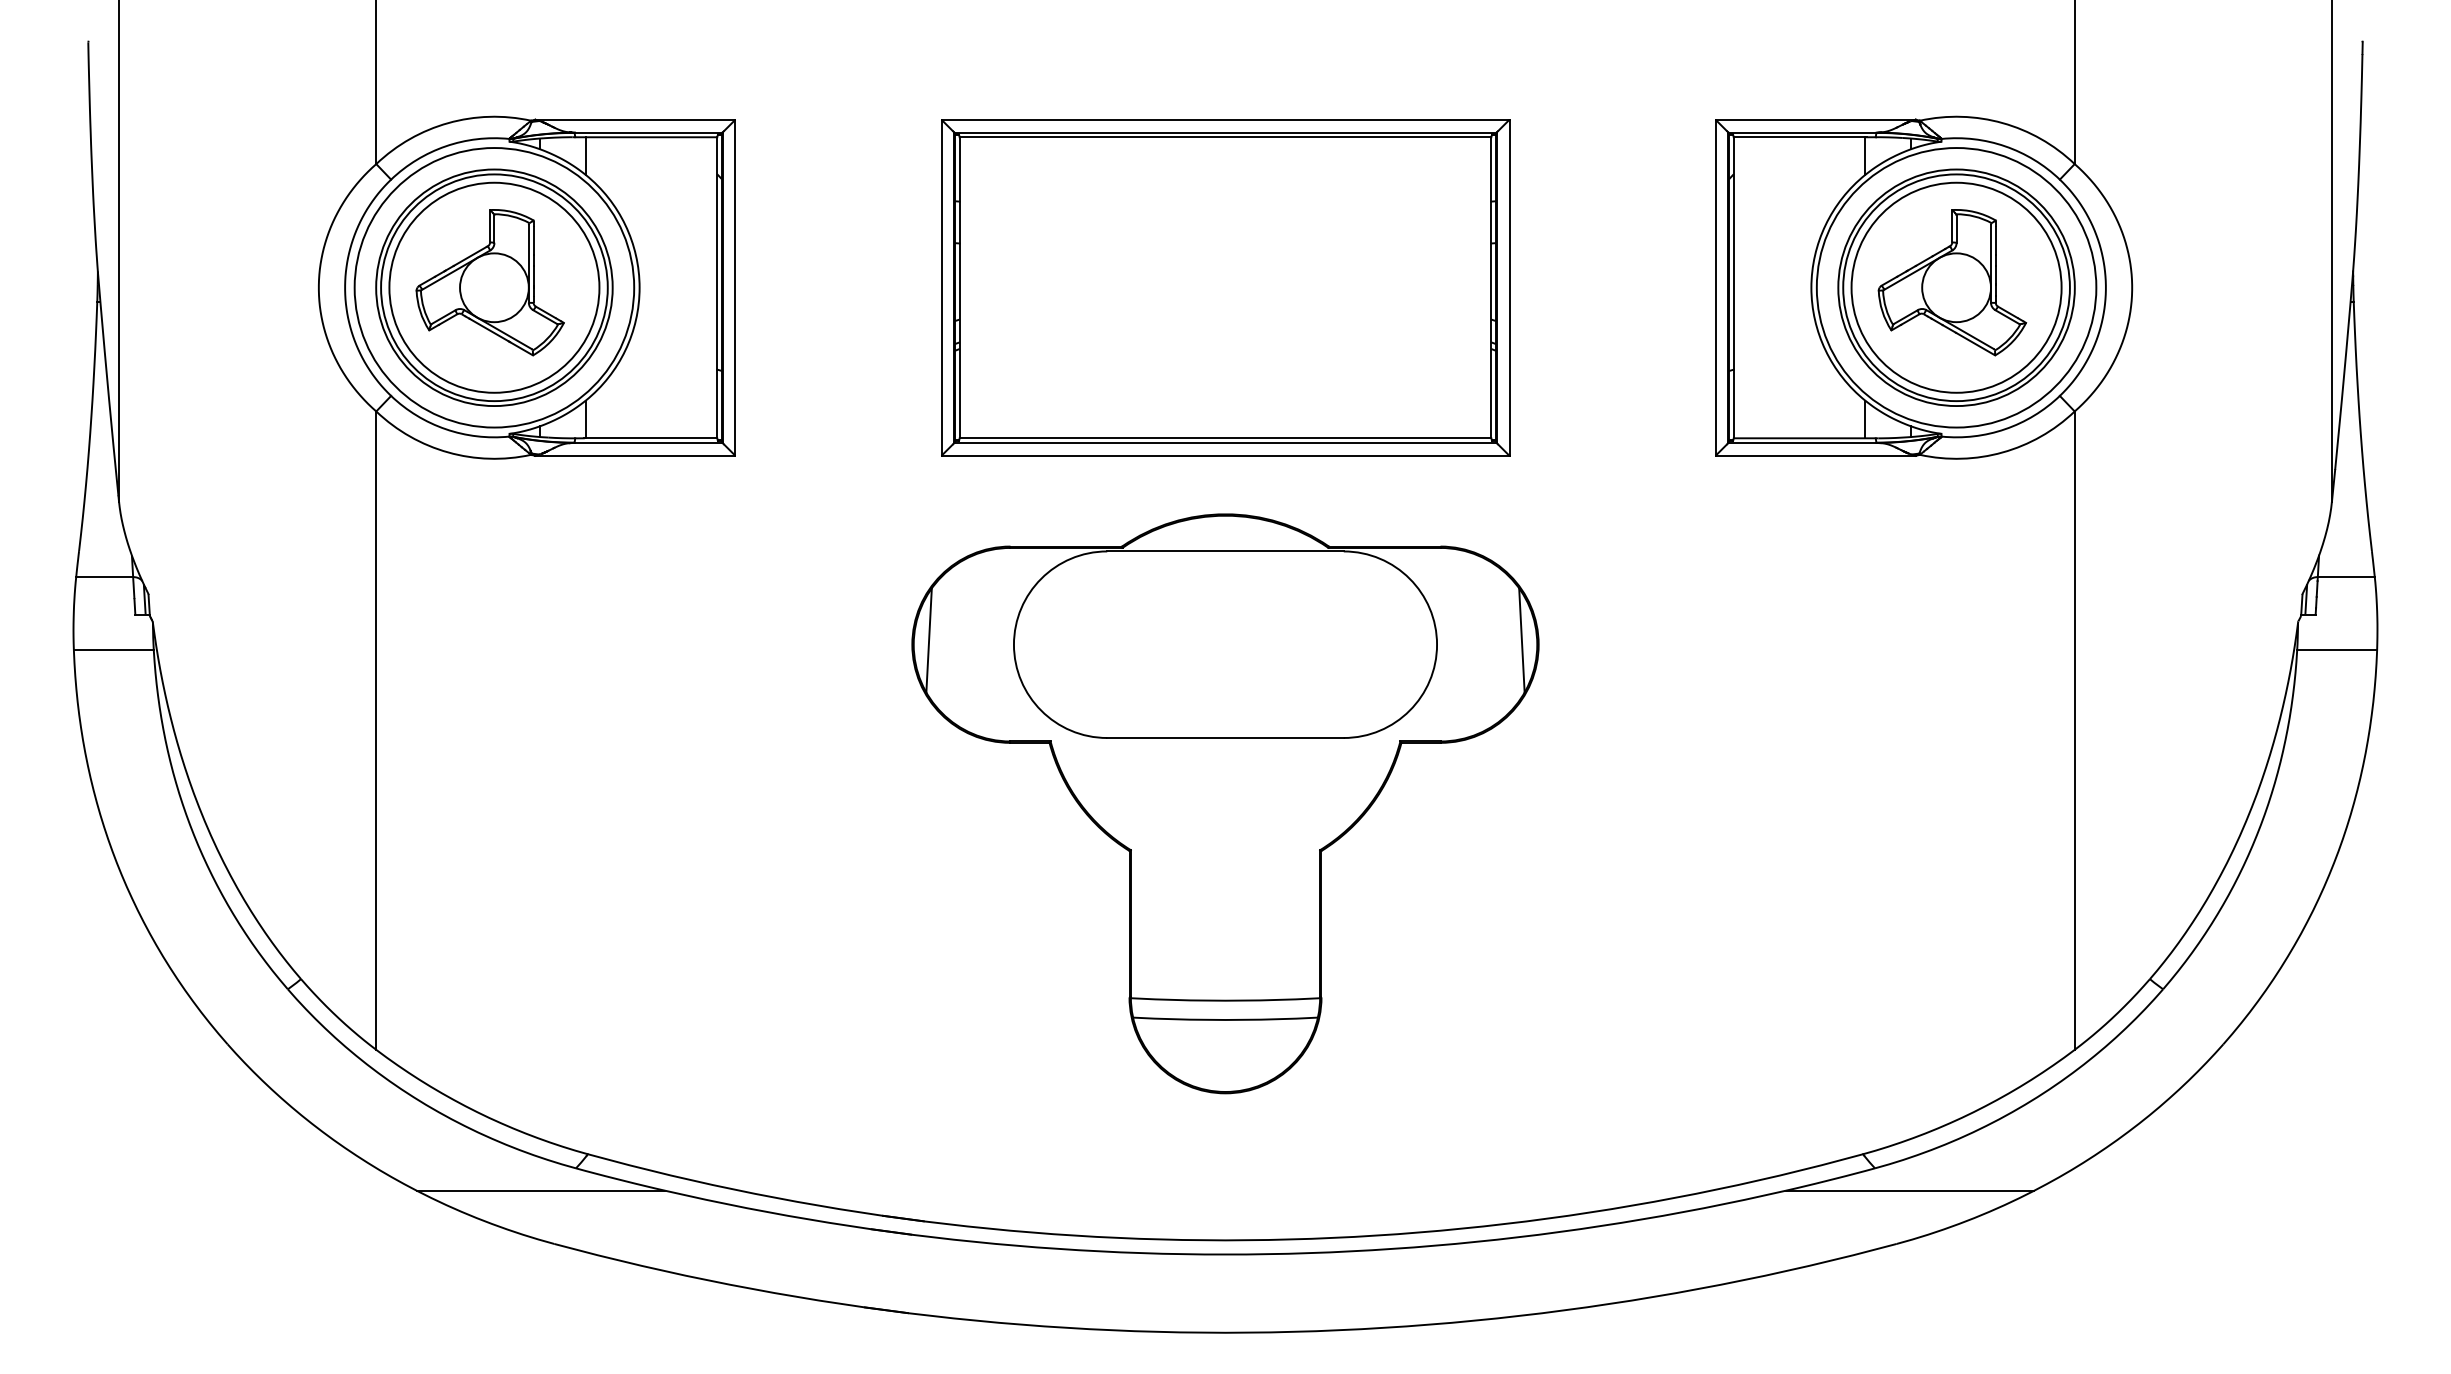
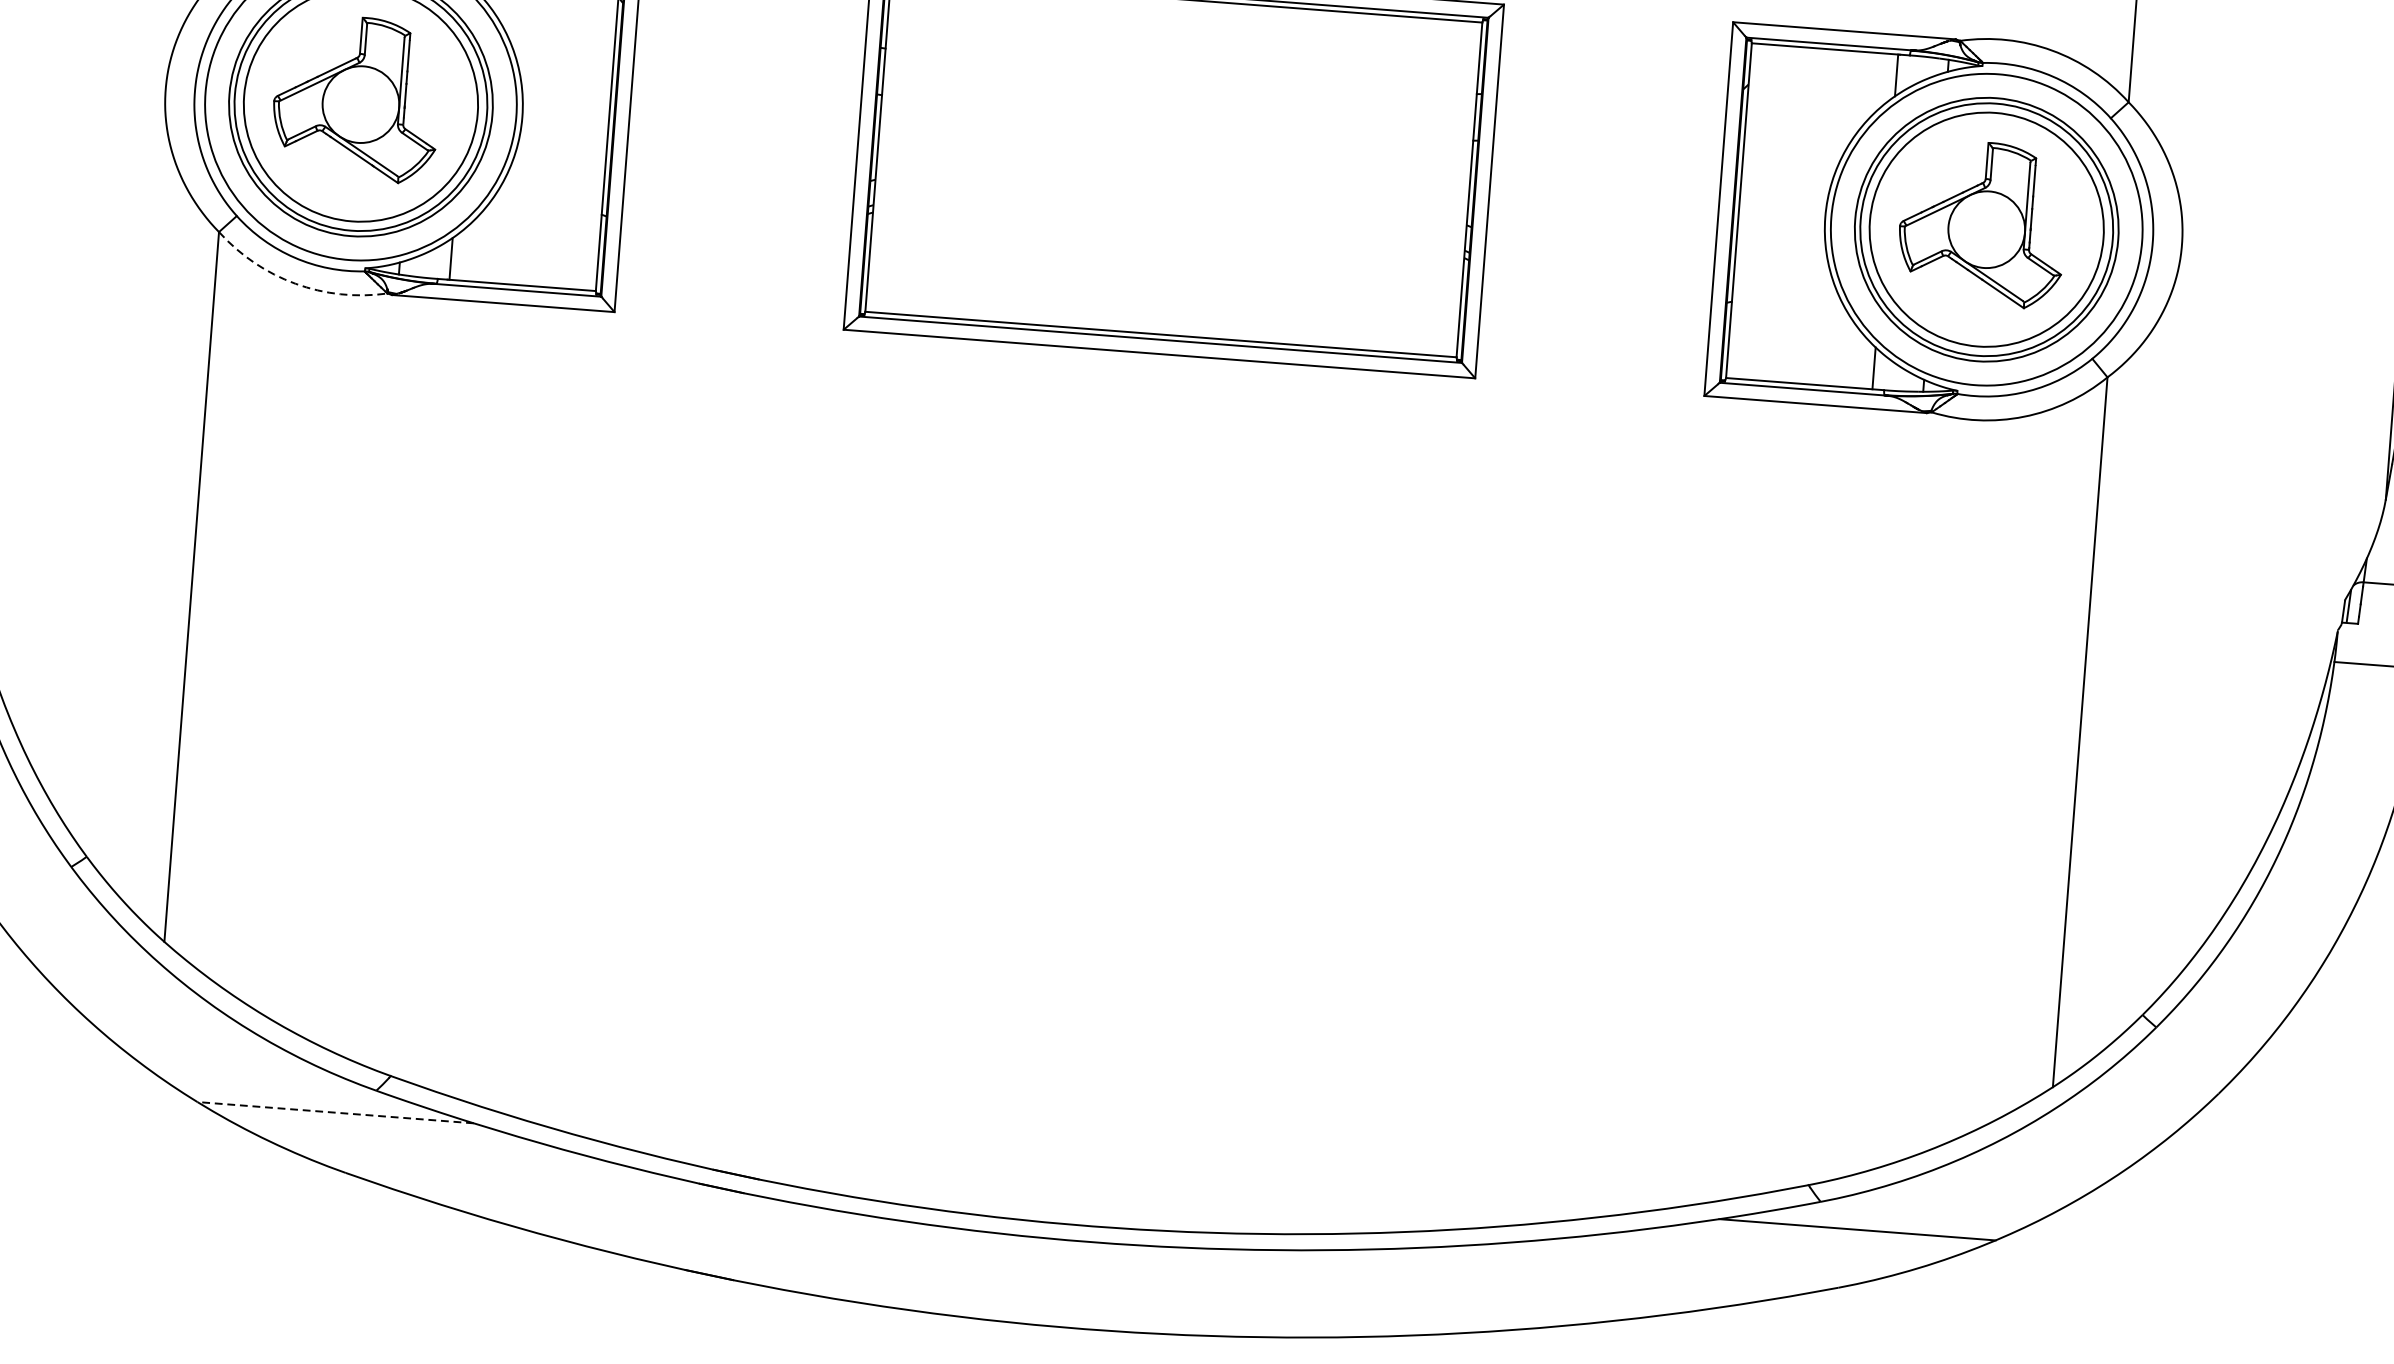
arc: (448, 452) -> (295, 283), solid -> dashed
part: (1225, 803) -> (1129, 740), removed
line: (540, 1190) -> (334, 1112), solid -> dashed

